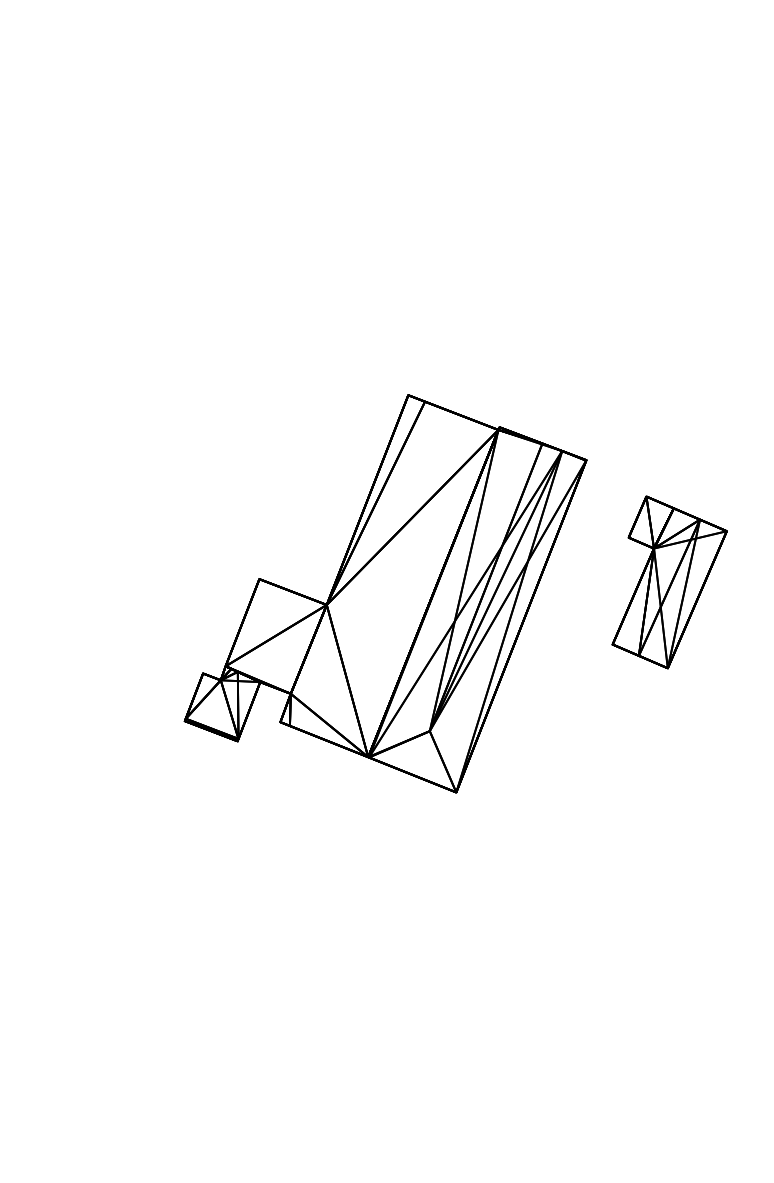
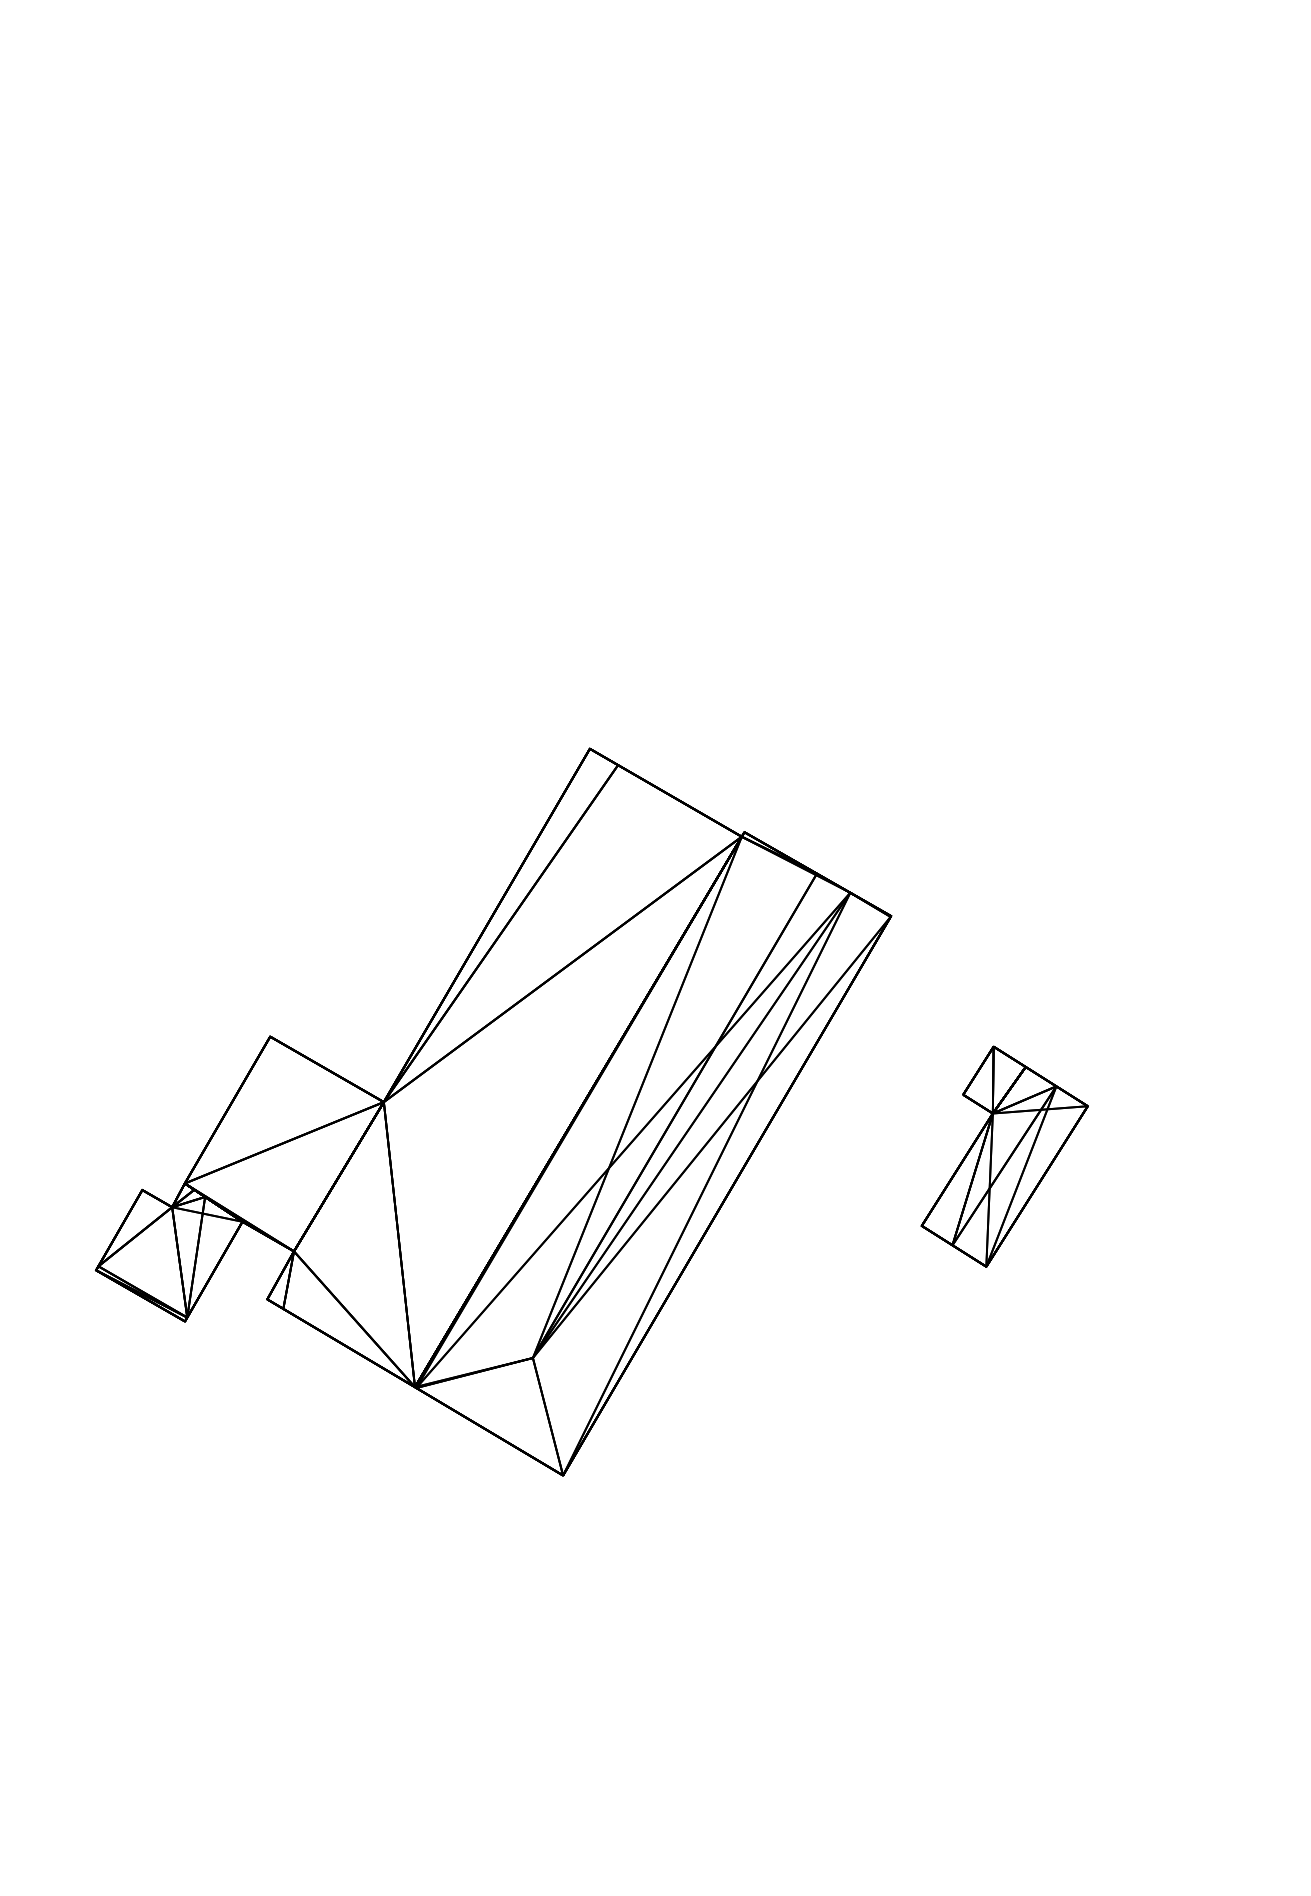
part: (669, 582) -> (1005, 1159), size x0.7

